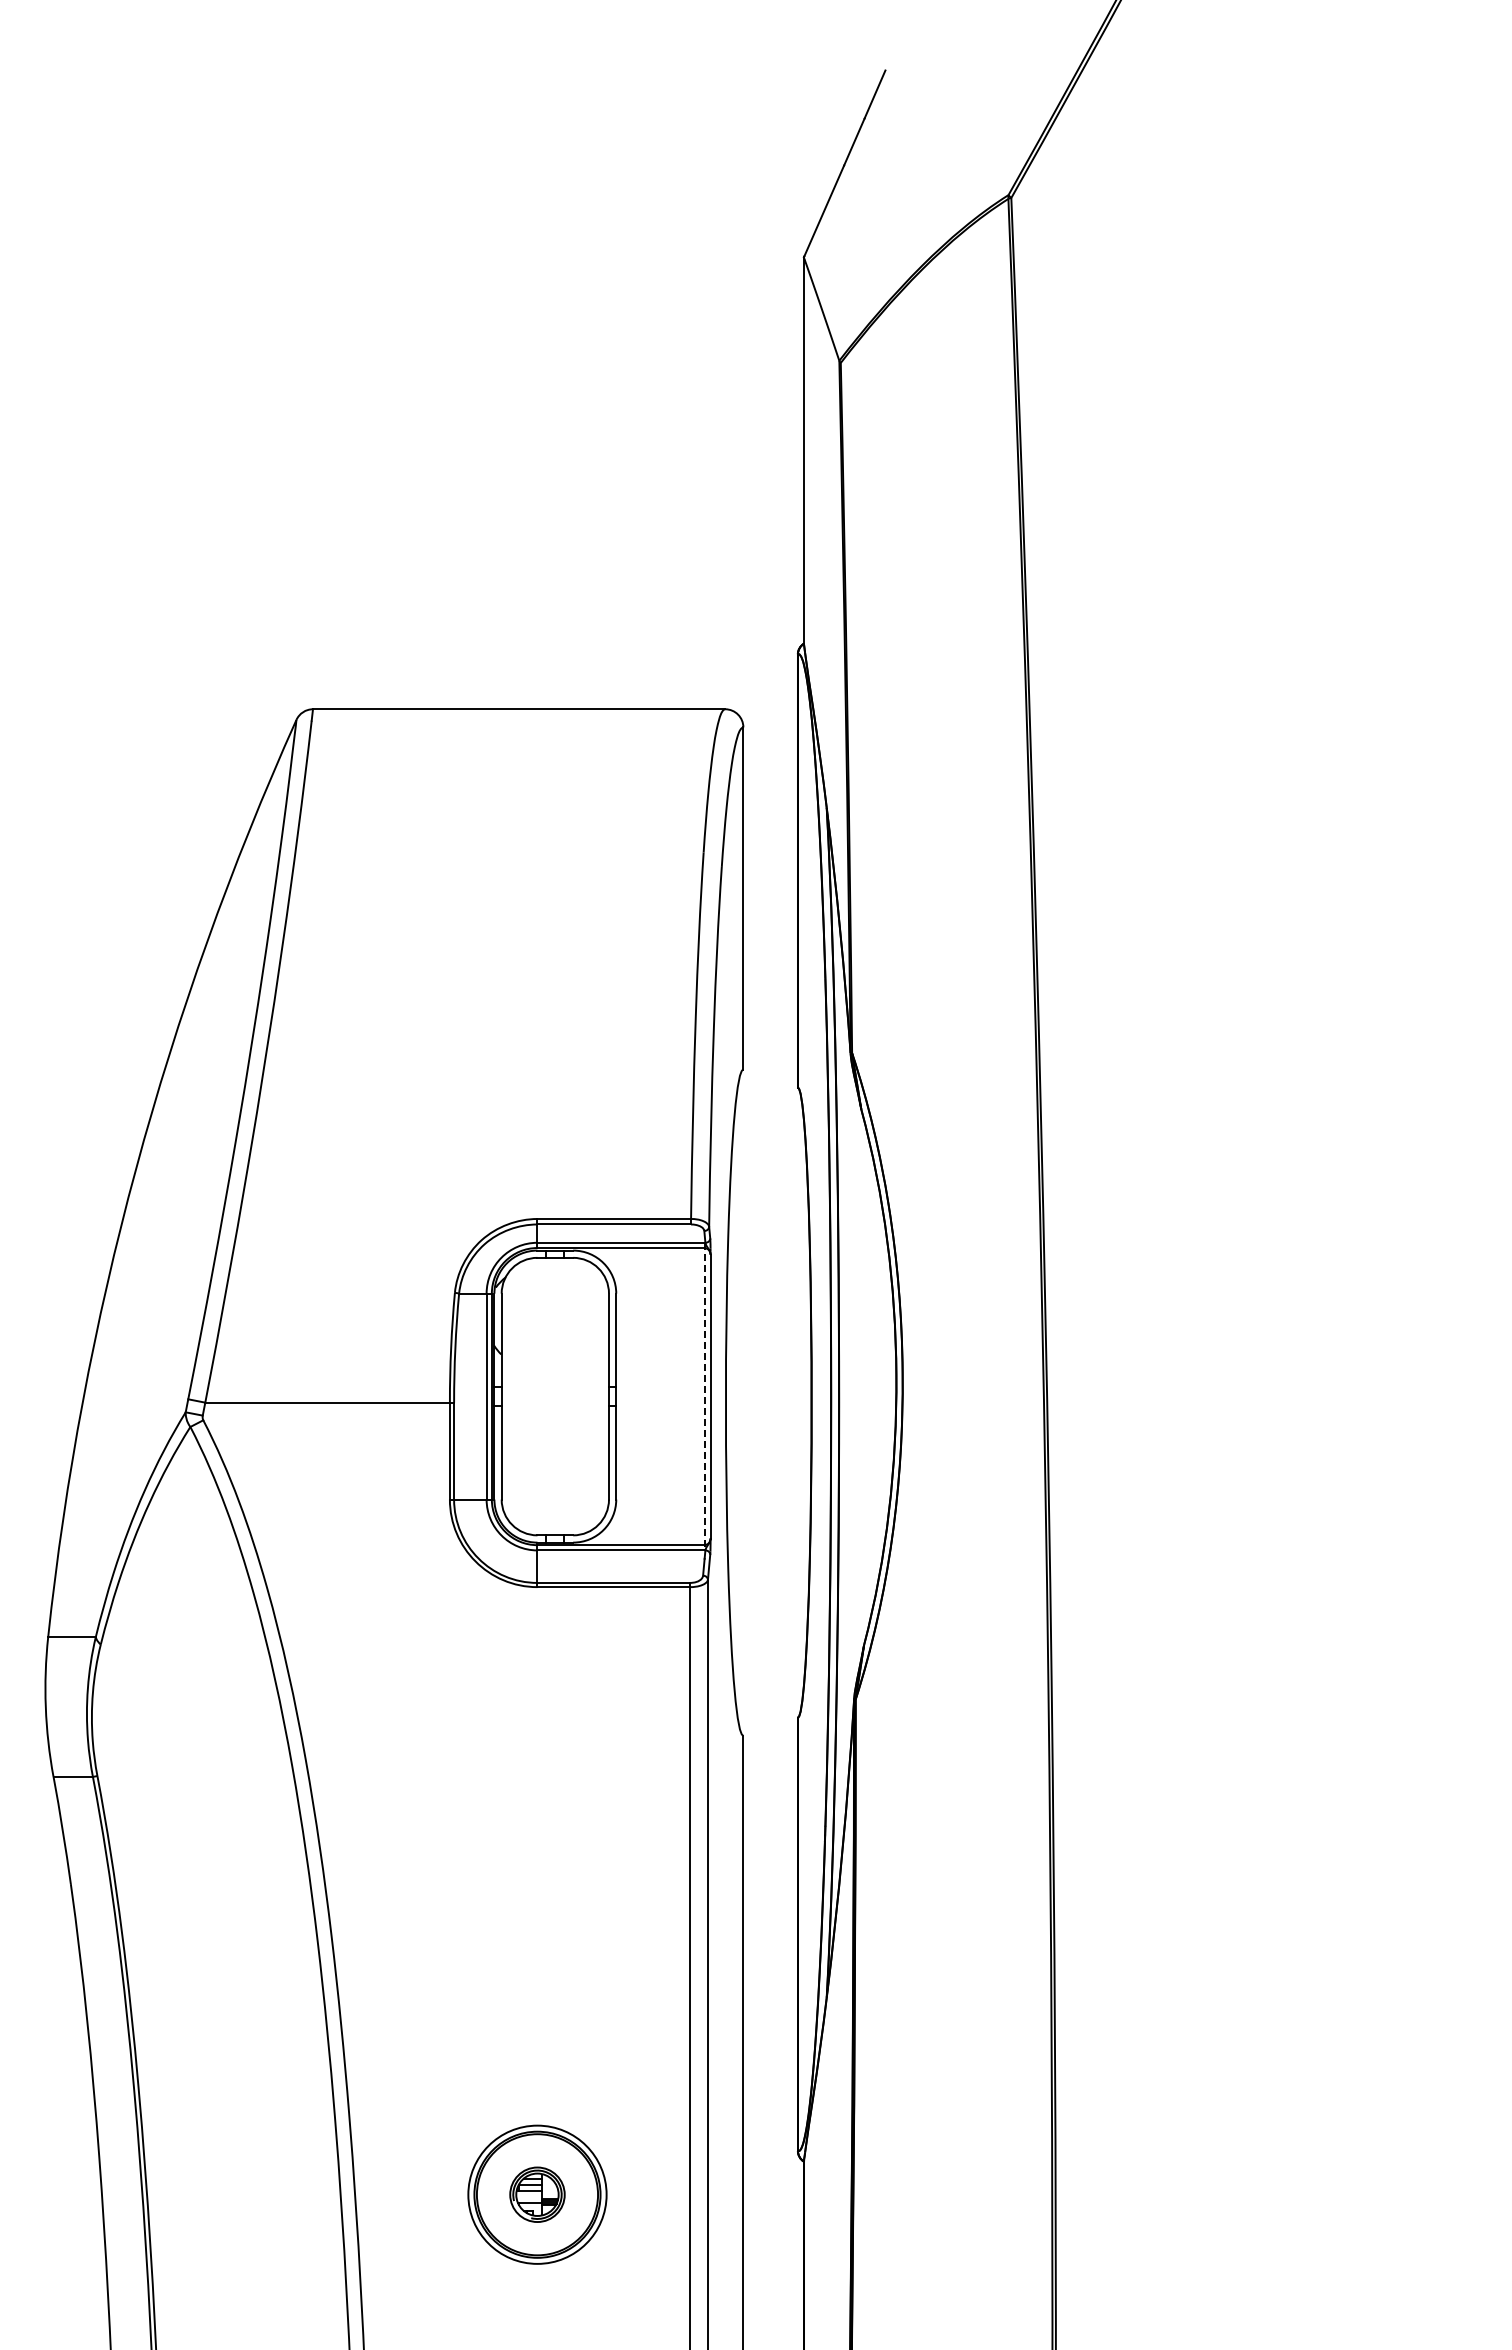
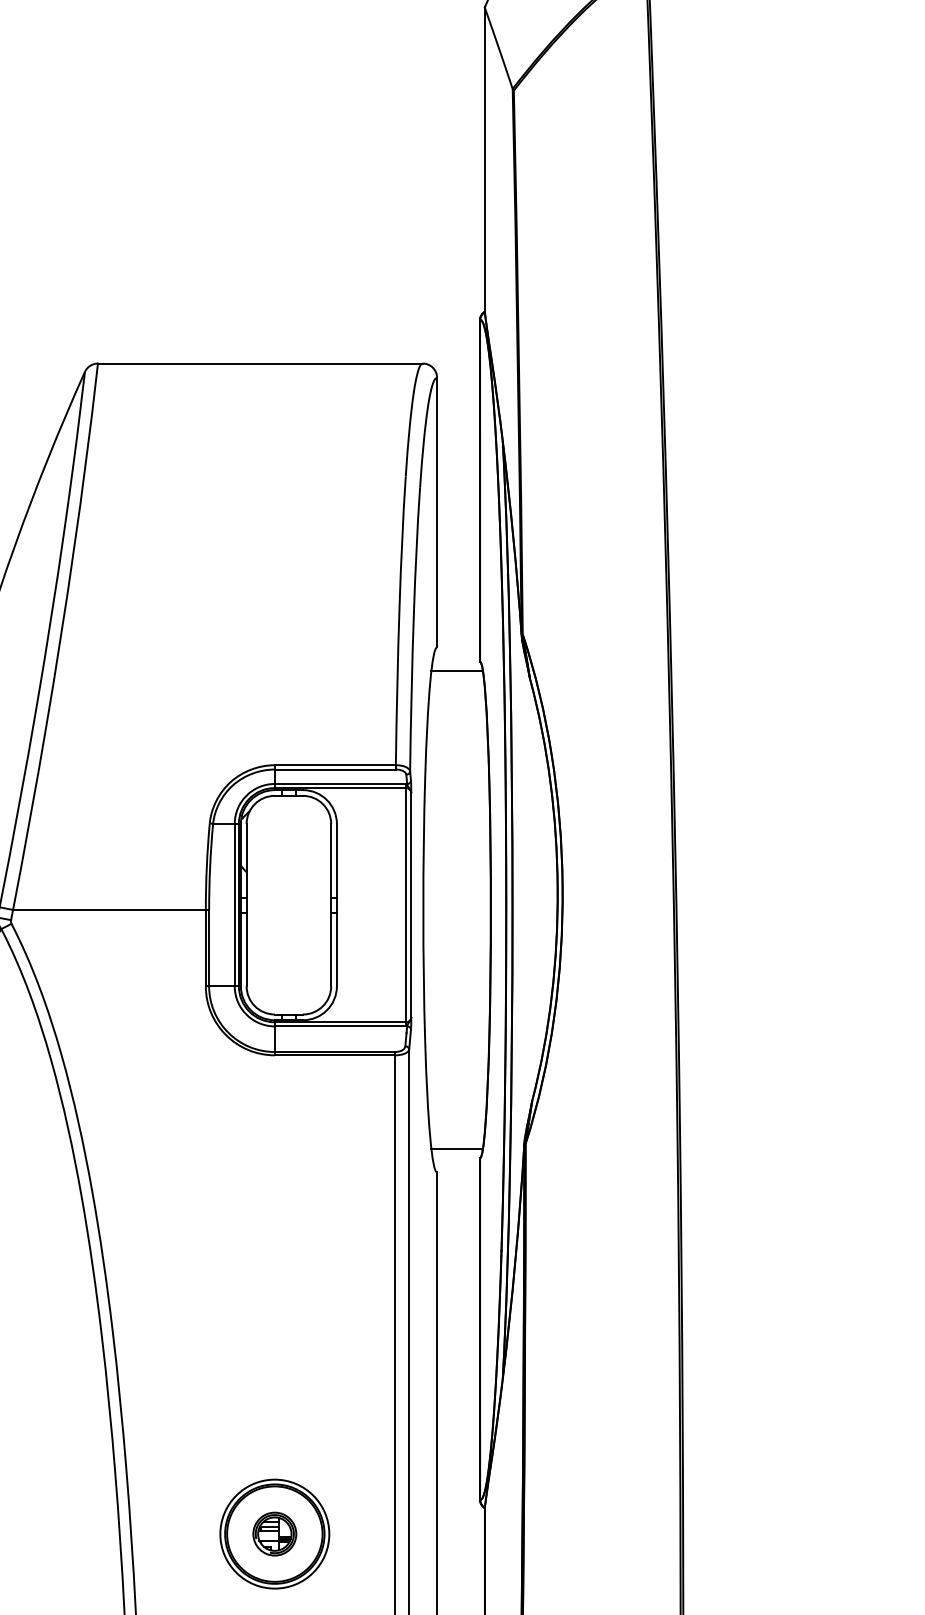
line: (768, 1099) -> (456, 671), added
line: (704, 1396) -> (406, 905), dashed -> solid
line: (768, 1705) -> (456, 1148), added

